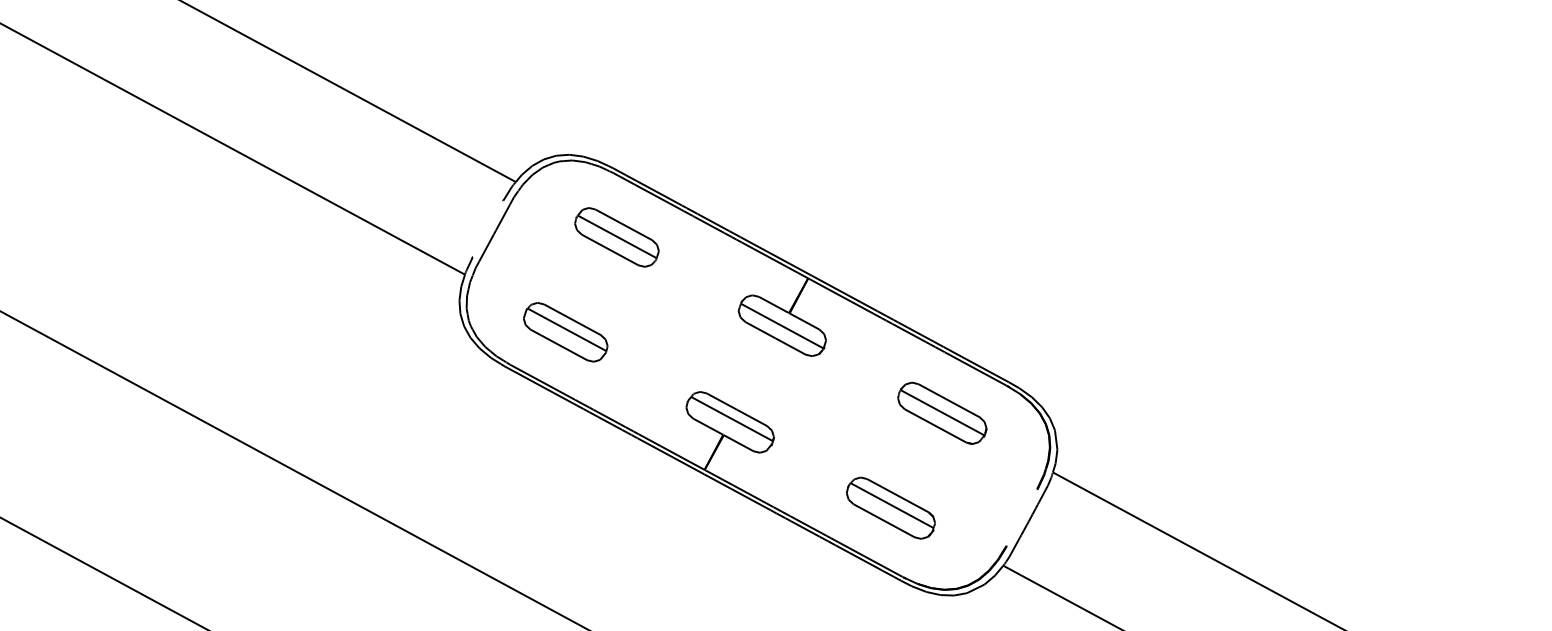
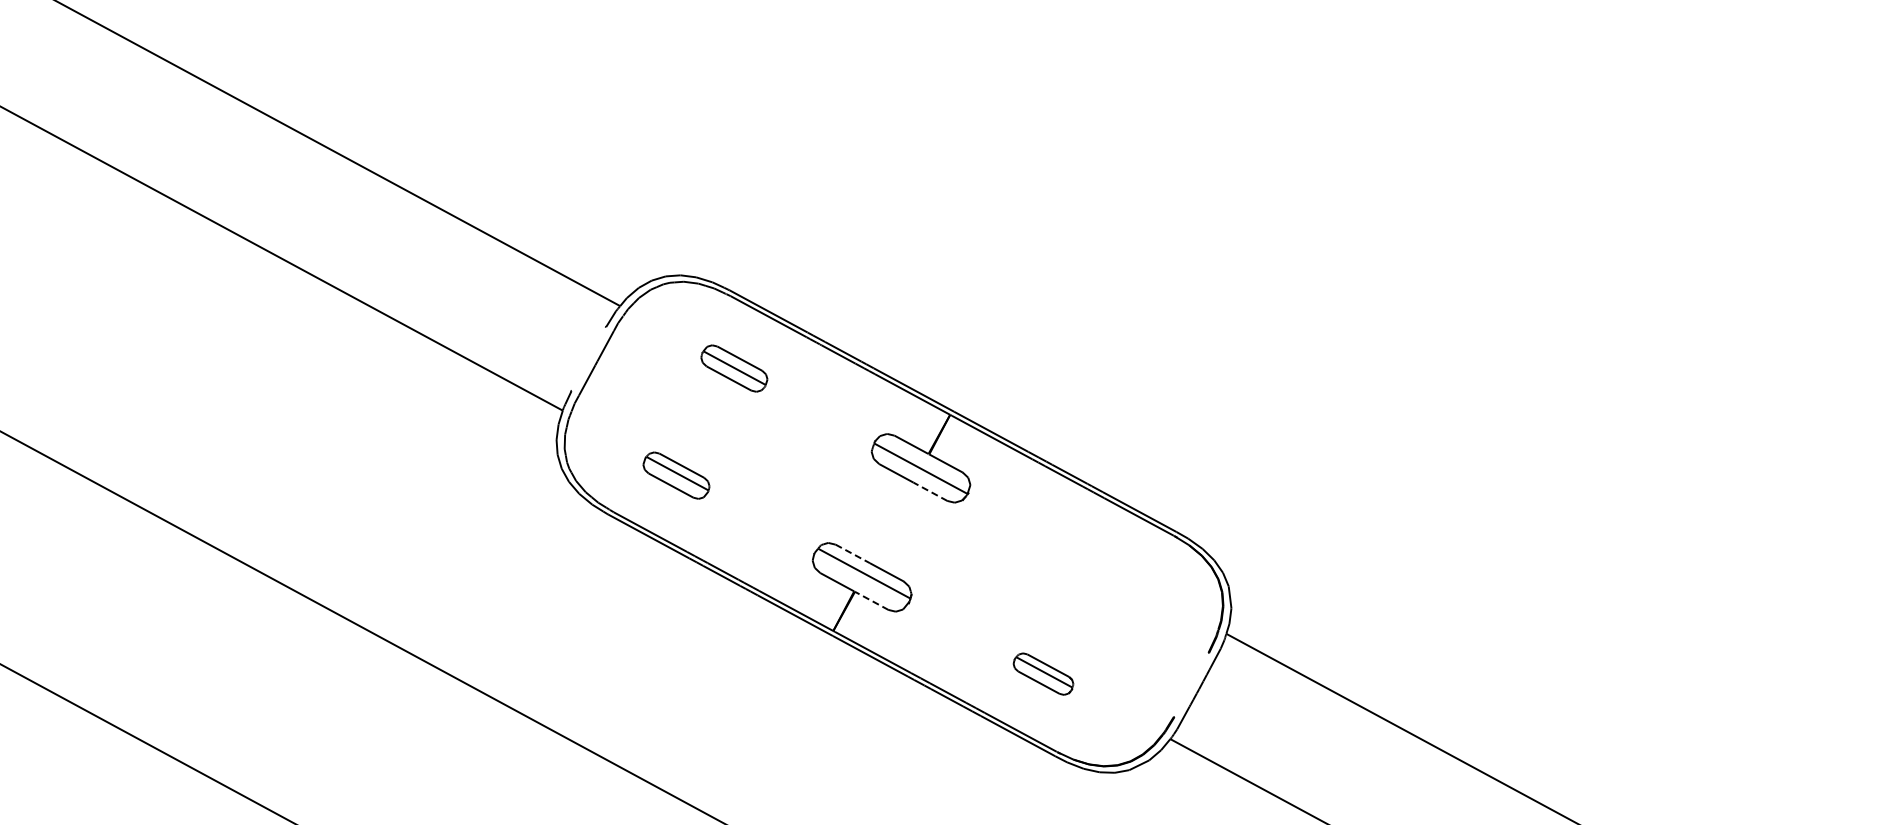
part: (617, 237) -> (734, 368), size x0.7
part: (565, 332) -> (676, 475), size x0.7
line: (790, 346) -> (930, 491), solid -> dashed
line: (722, 402) -> (853, 554), solid -> dashed
part: (942, 412) -> (1101, 566), removed
line: (738, 442) -> (871, 600), solid -> dashed
part: (890, 507) -> (1043, 673), size x0.6

